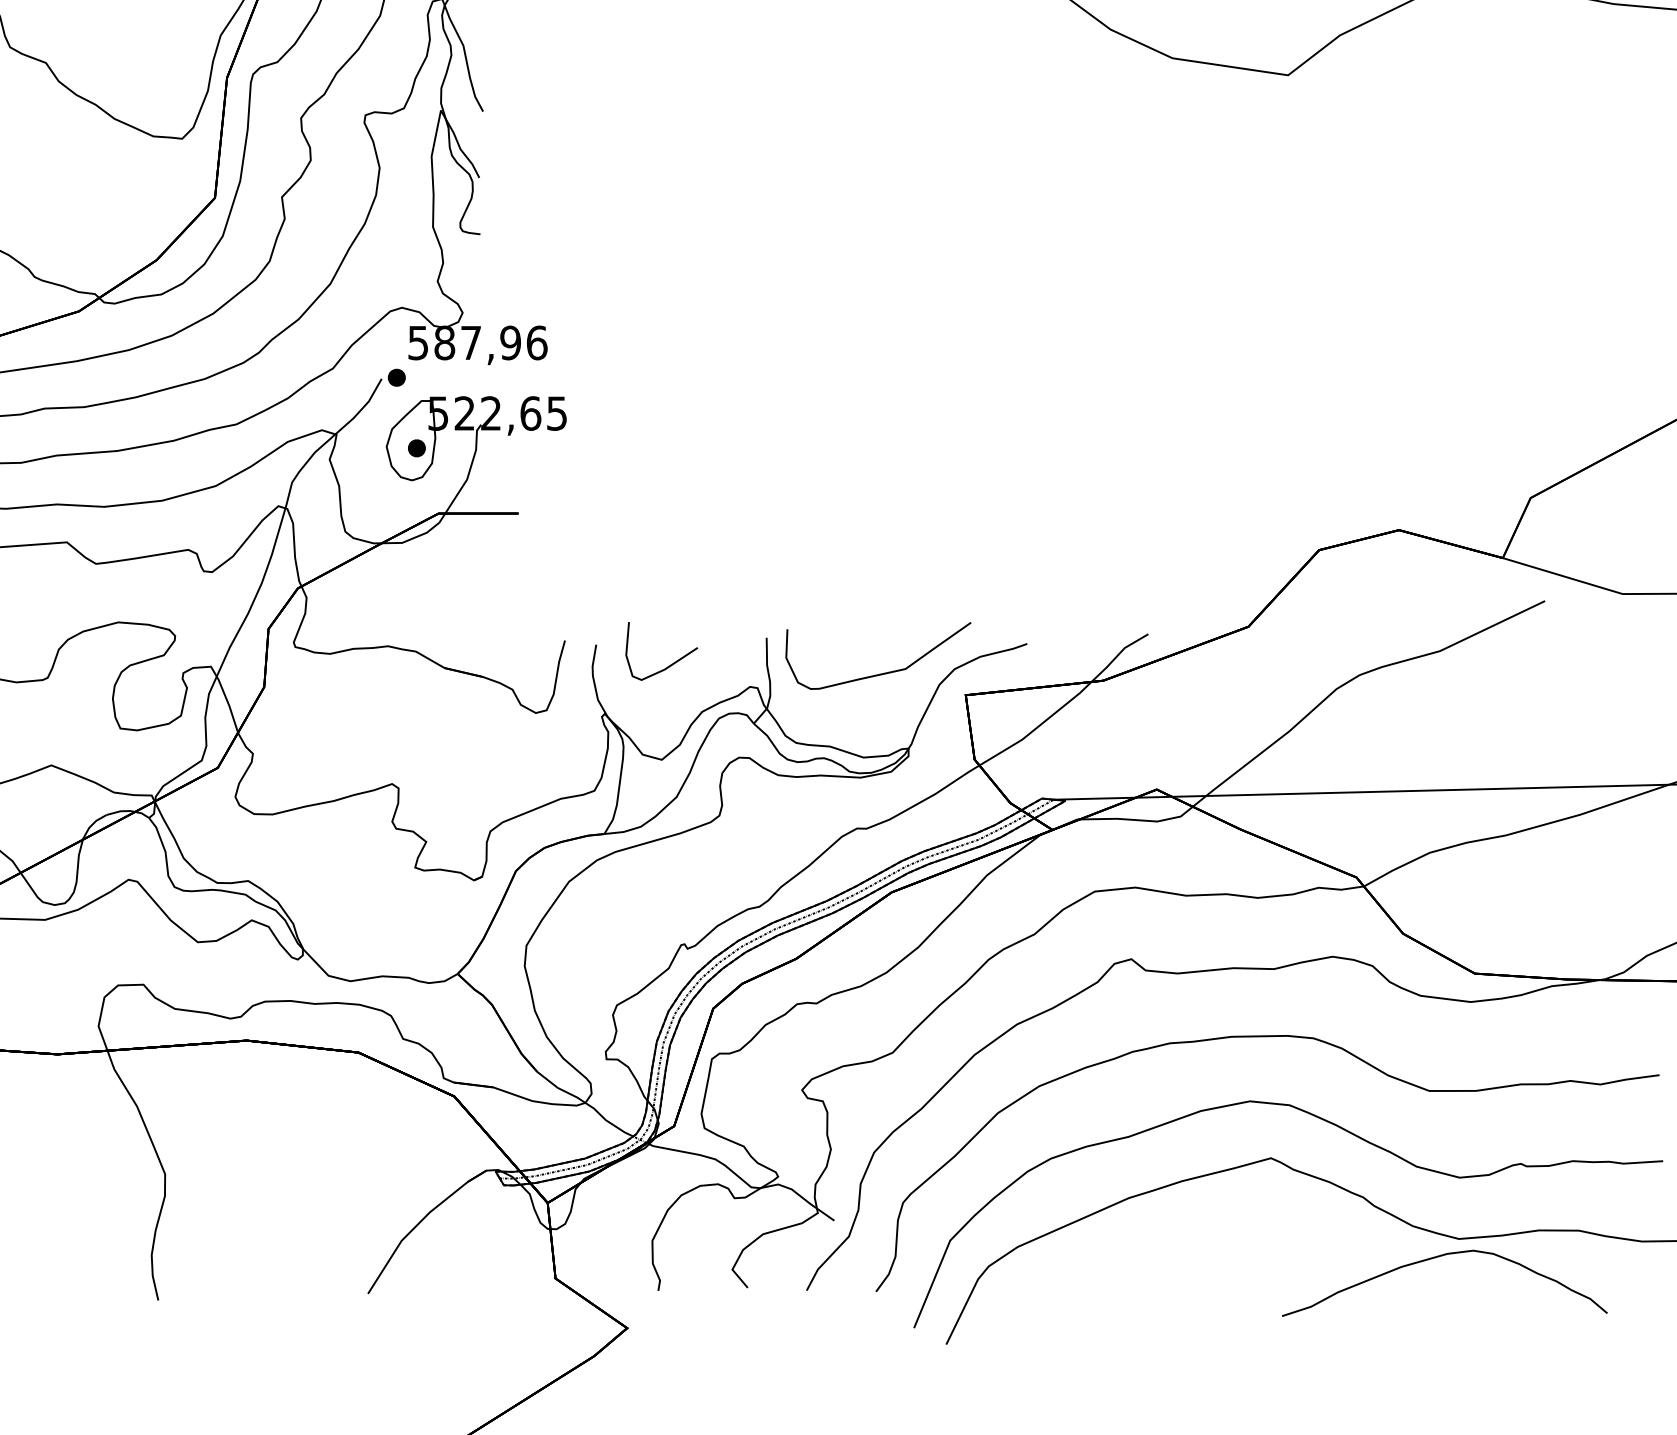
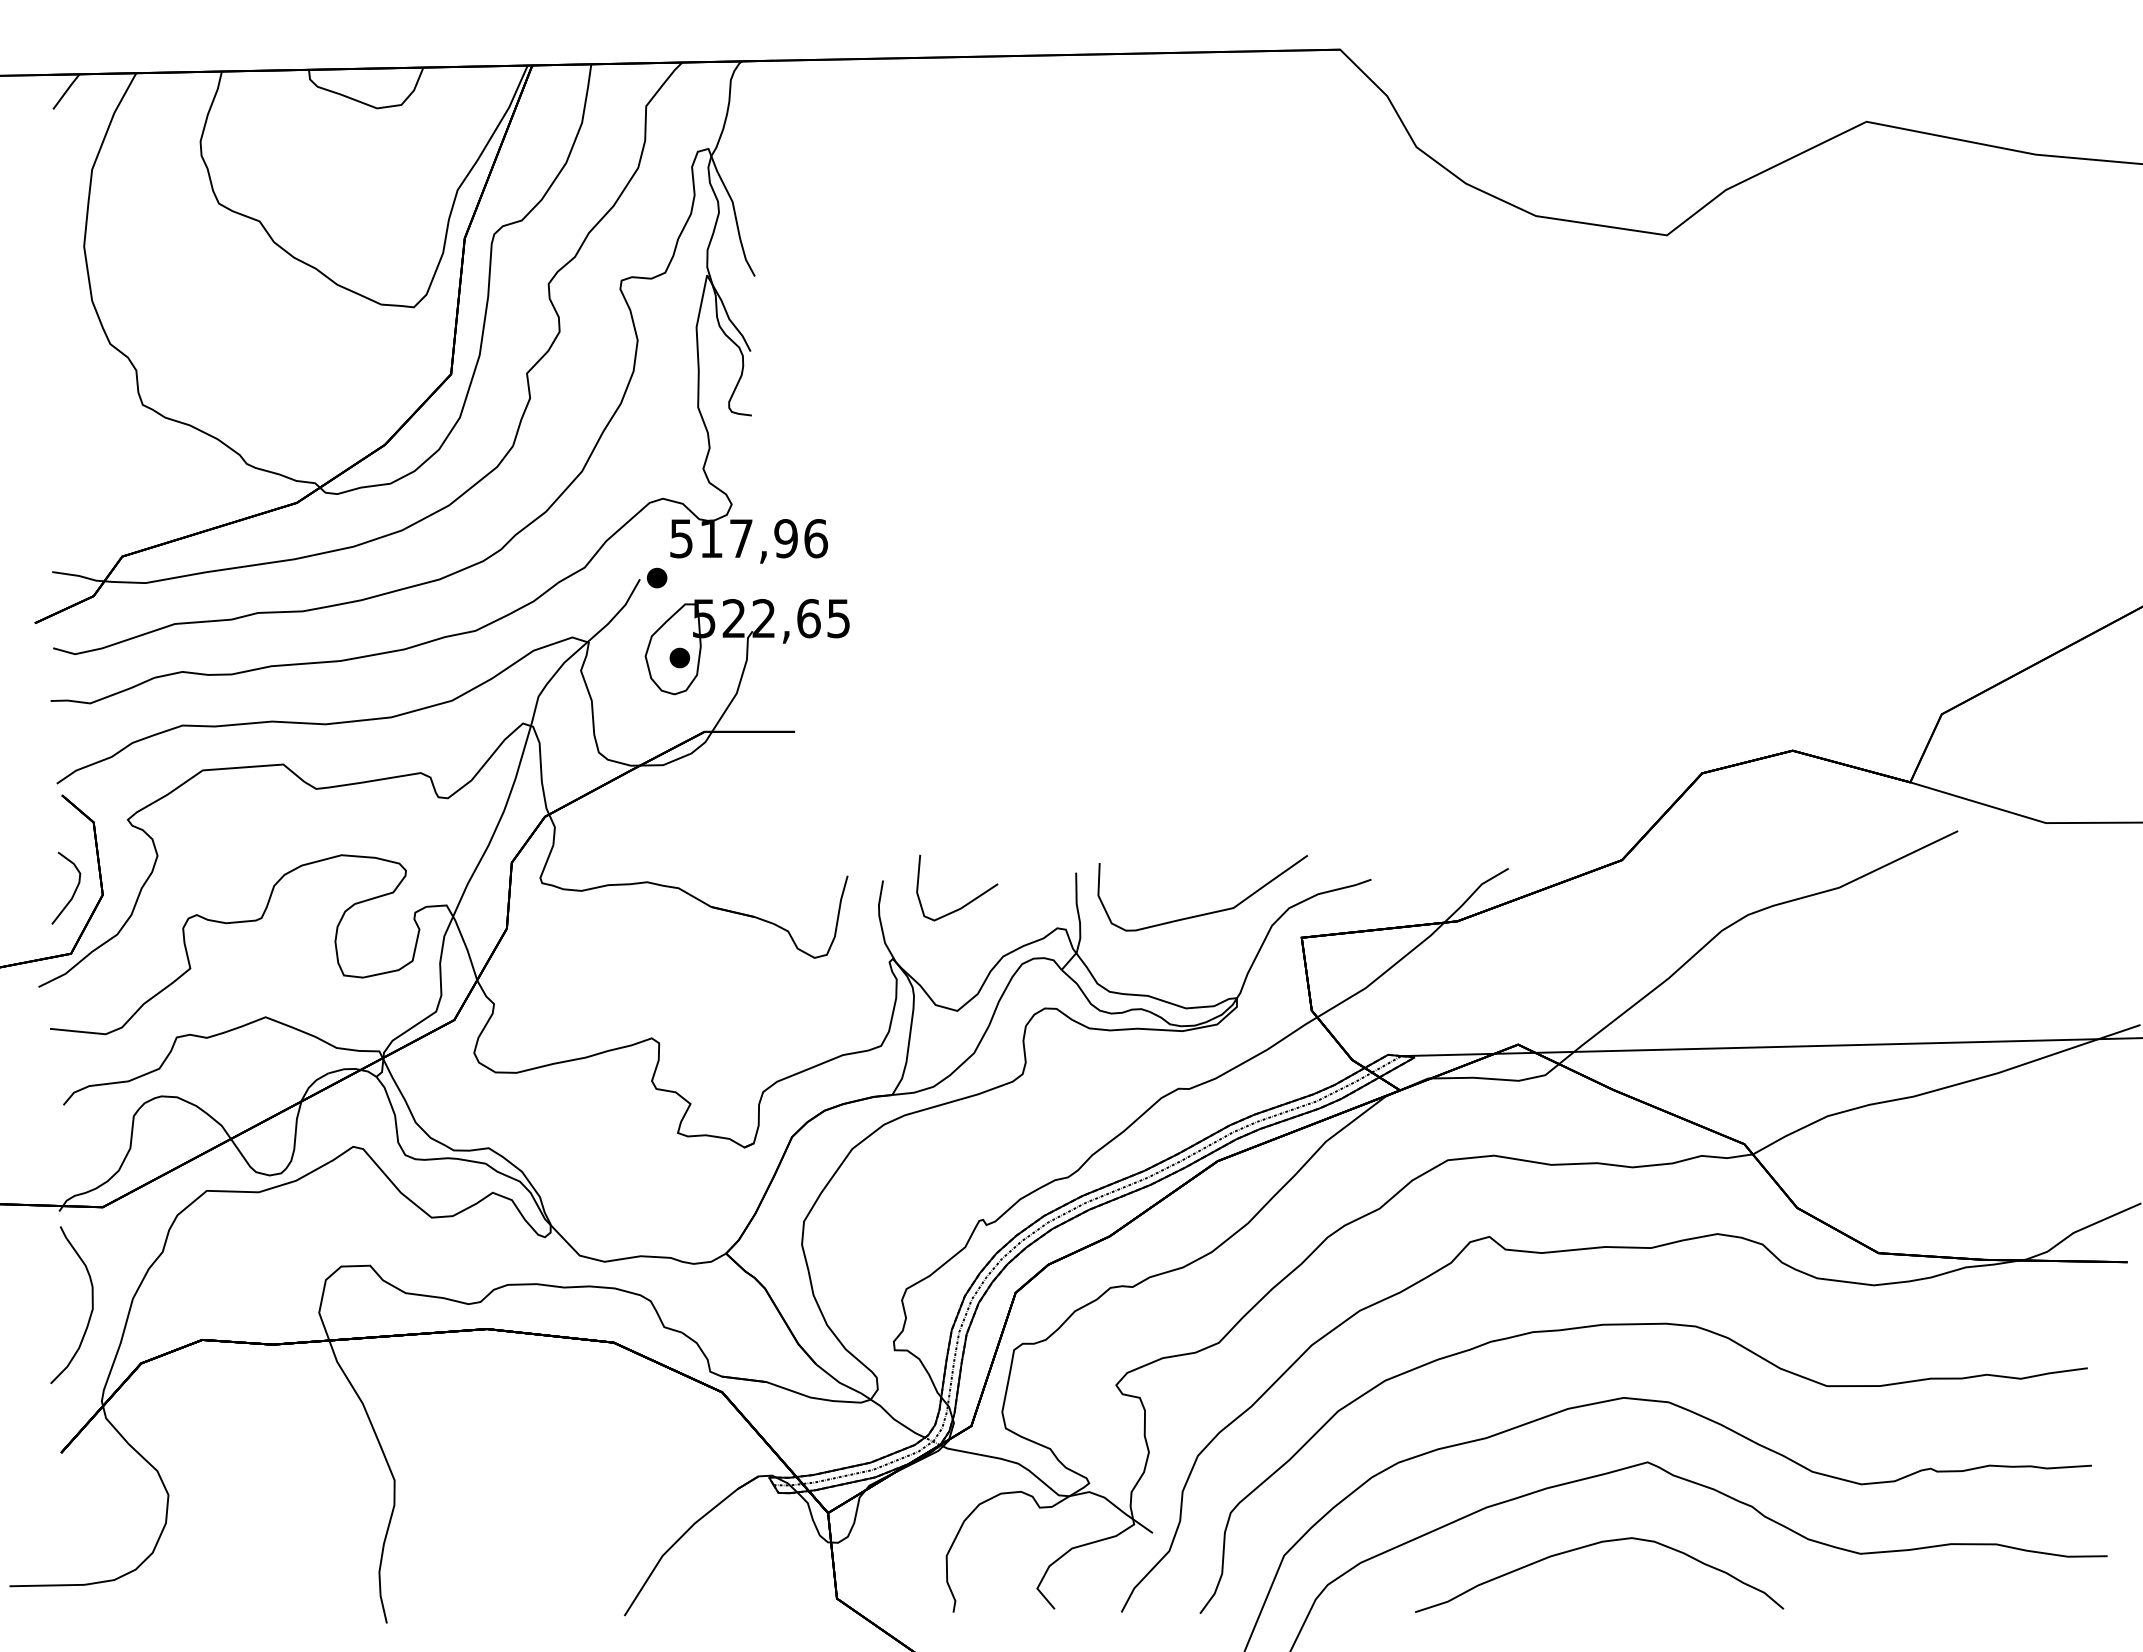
text: (444, 342) -> (711, 538), 587,96 -> 517,96
part: (1439, 1257) -> (1593, 1545), moved

